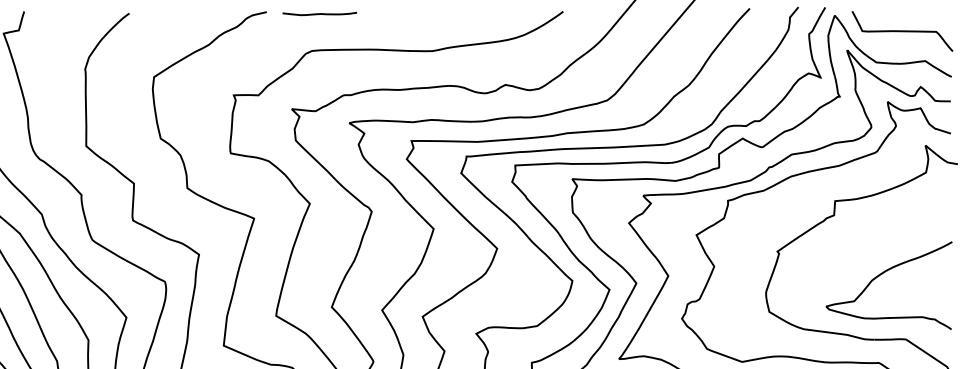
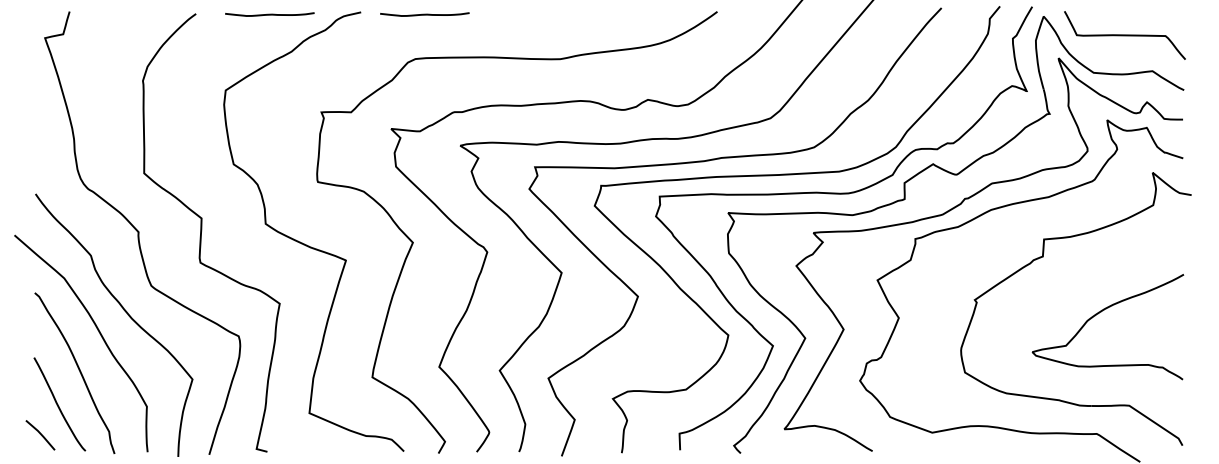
curve: (190, 13) -> (269, 14), added
curve: (881, 275) -> (1098, 314), moved

